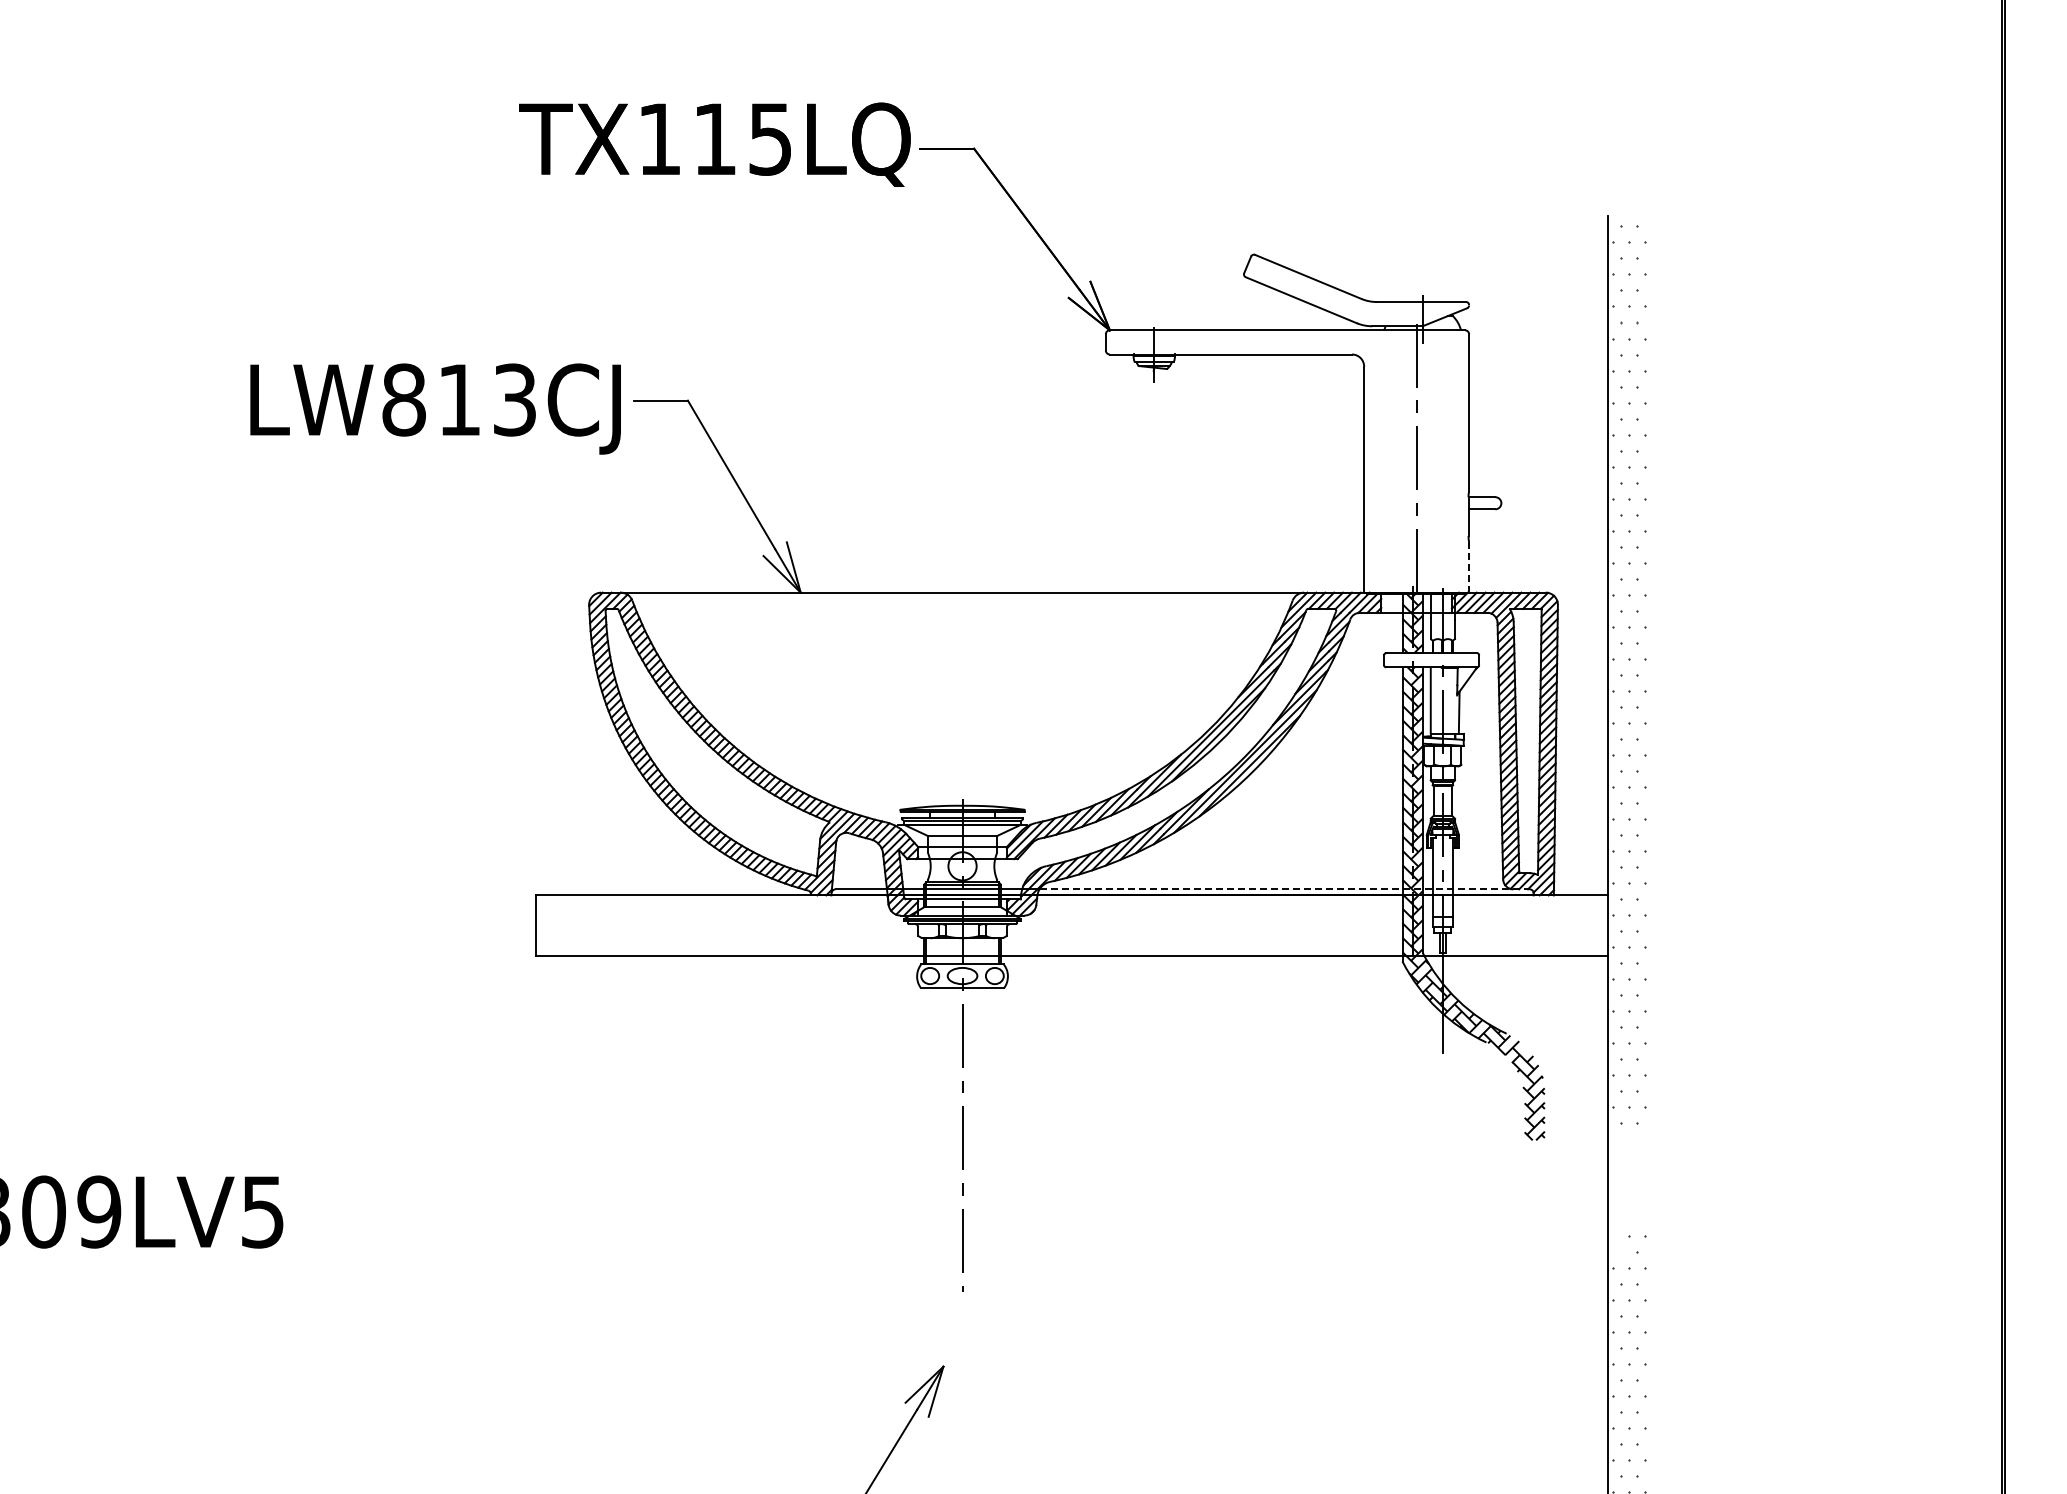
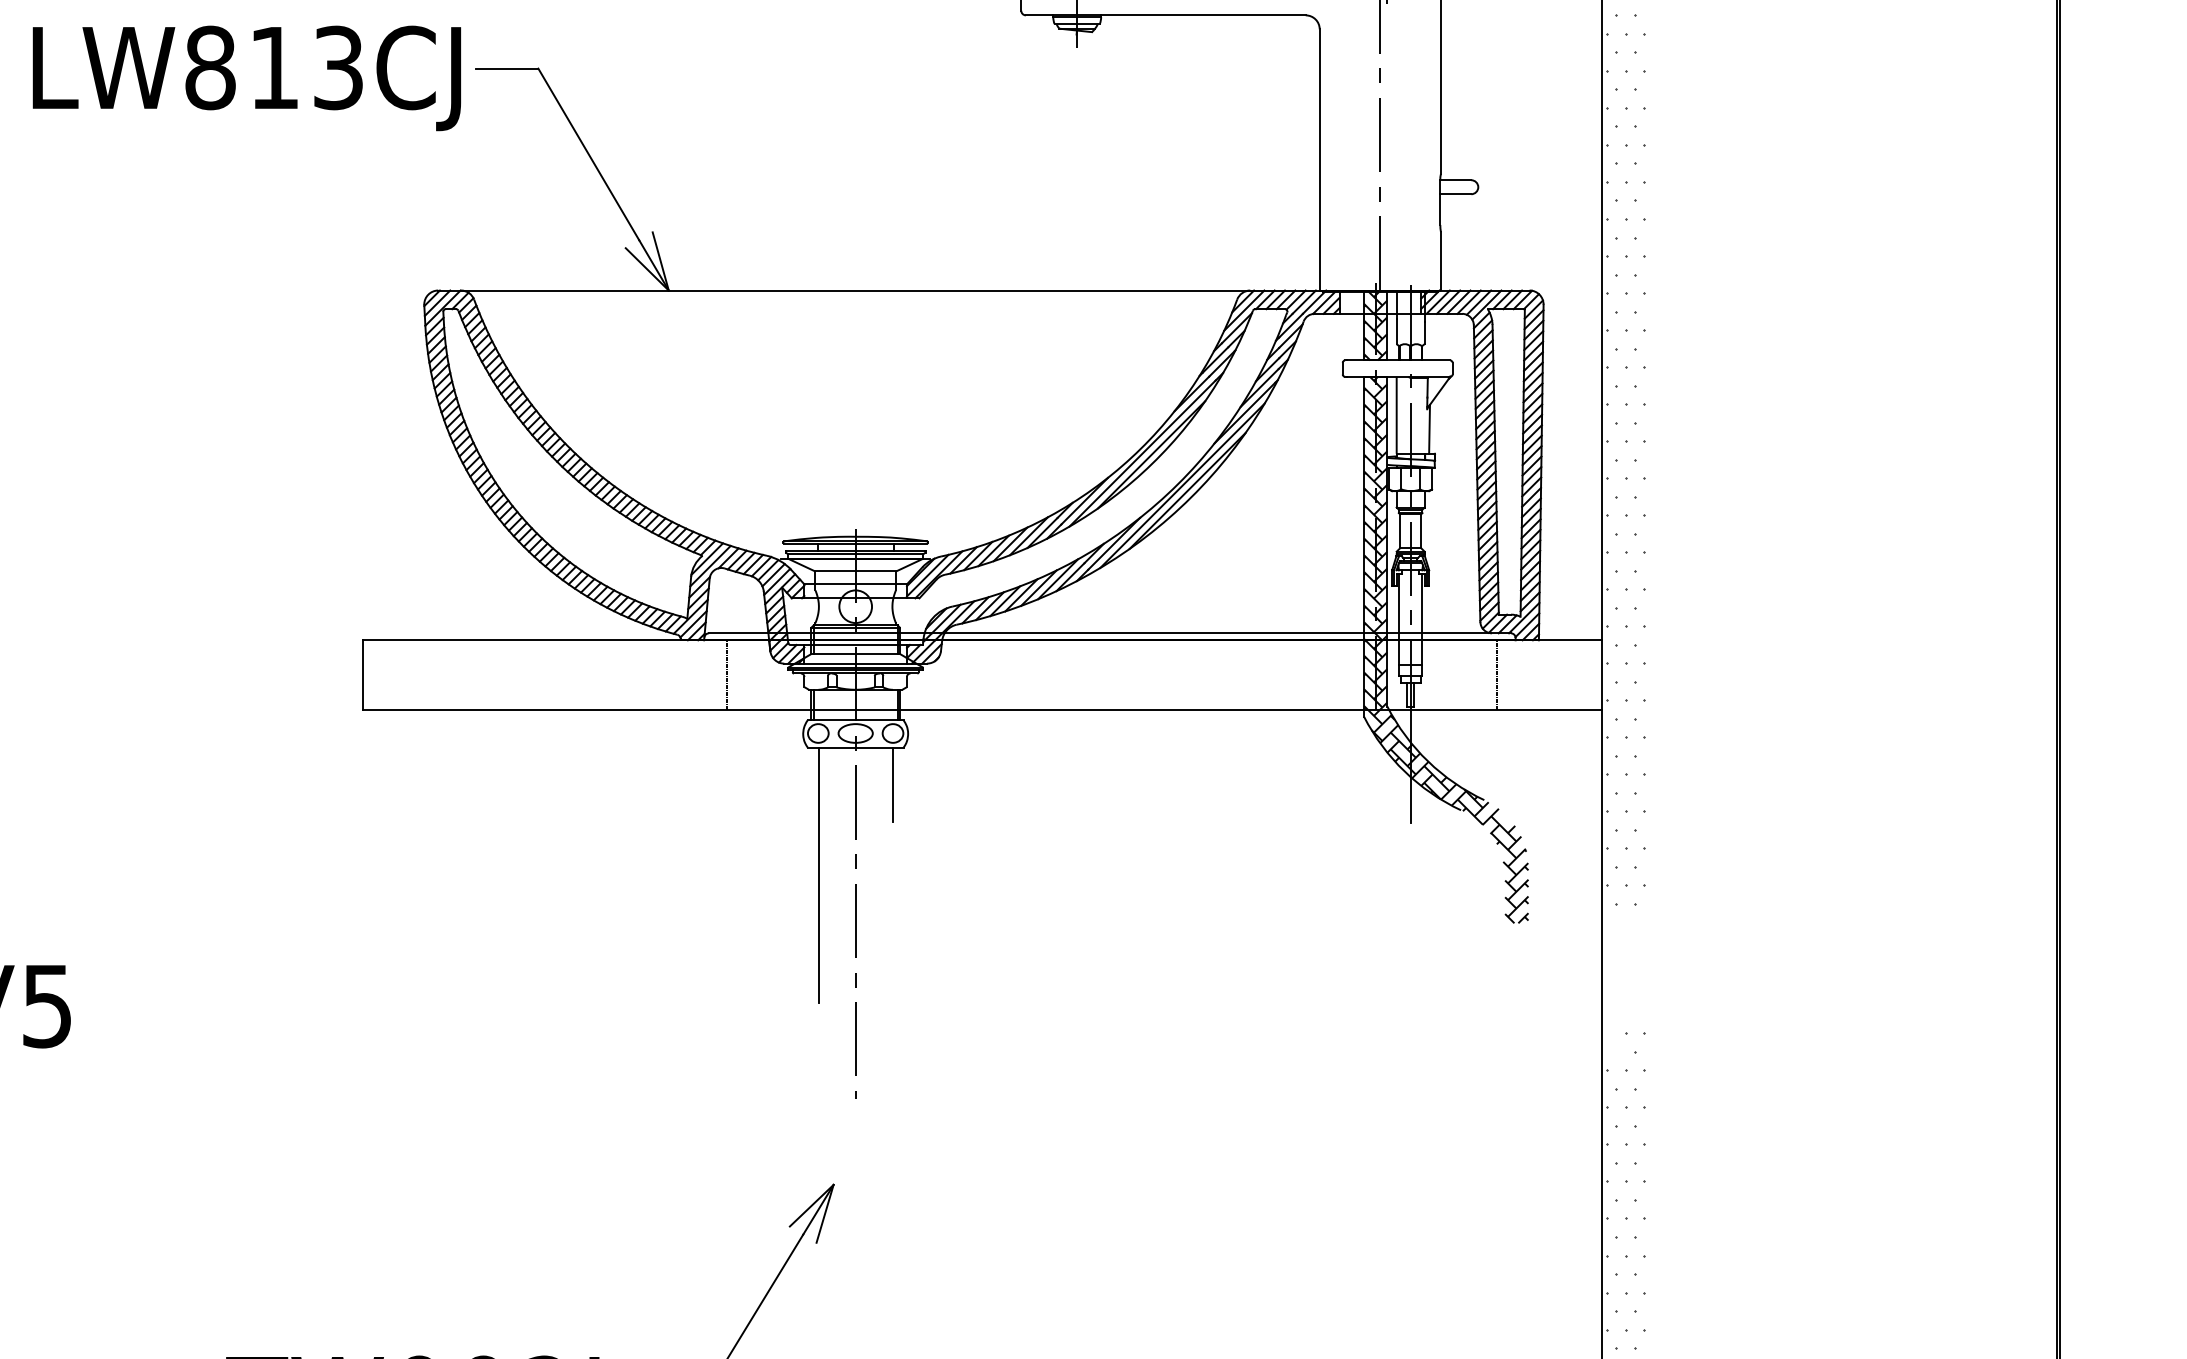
line: (1469, 567) -> (1441, 261), dashed -> solid
line: (1285, 889) -> (1228, 633), dashed -> solid
line: (851, 925) -> (727, 675), added
line: (1517, 925) -> (1496, 675), added
line: (994, 1020) -> (892, 784), added
line: (930, 1098) -> (818, 874), added

